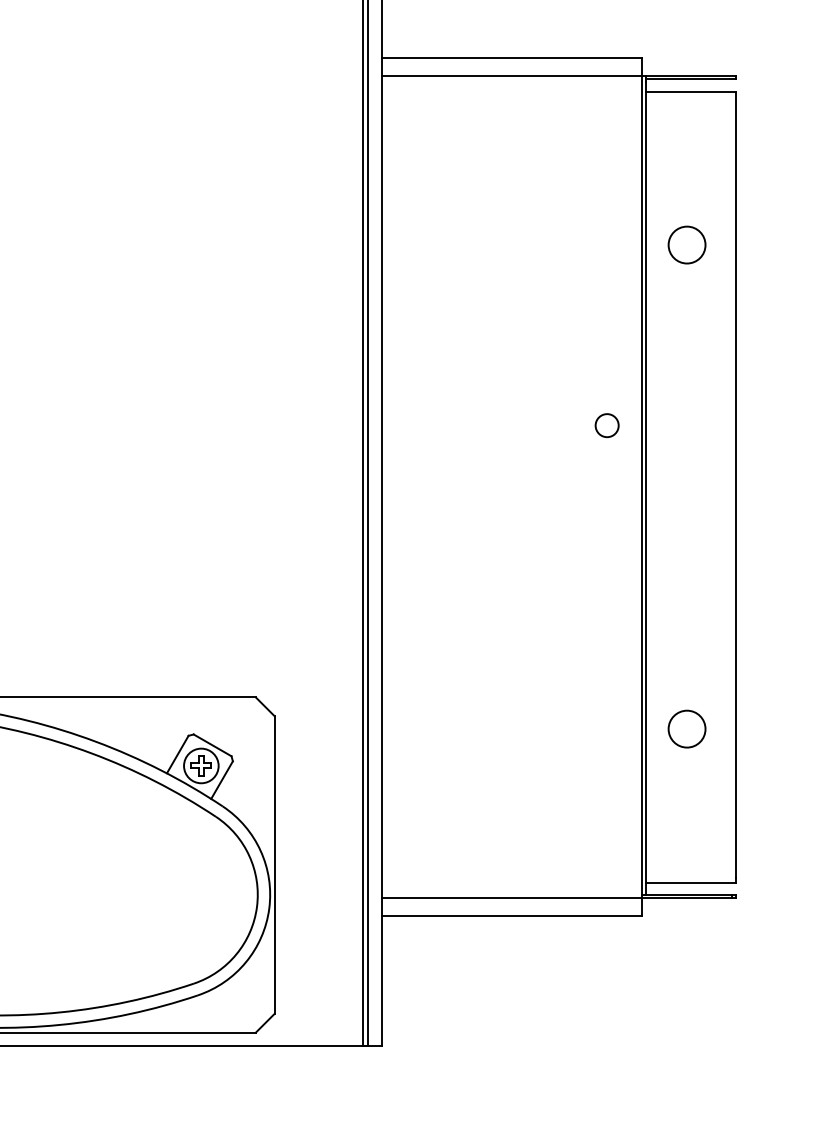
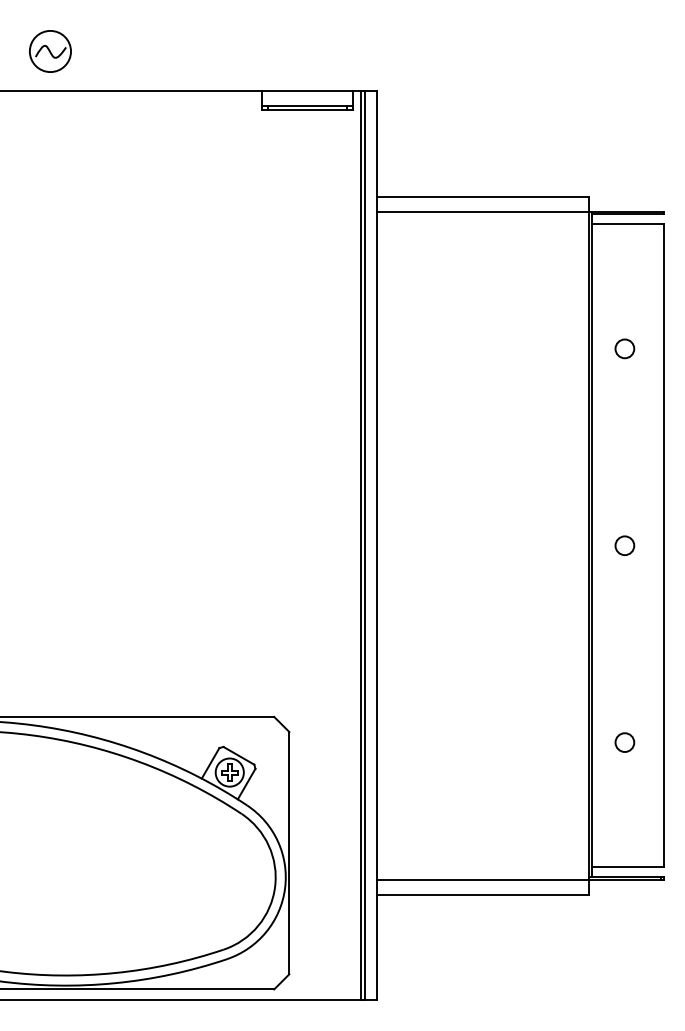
circle: (686, 244) -> (624, 348), size x0.62
circle: (606, 425) -> (624, 545), moved
circle: (686, 728) -> (624, 742), size x0.62

